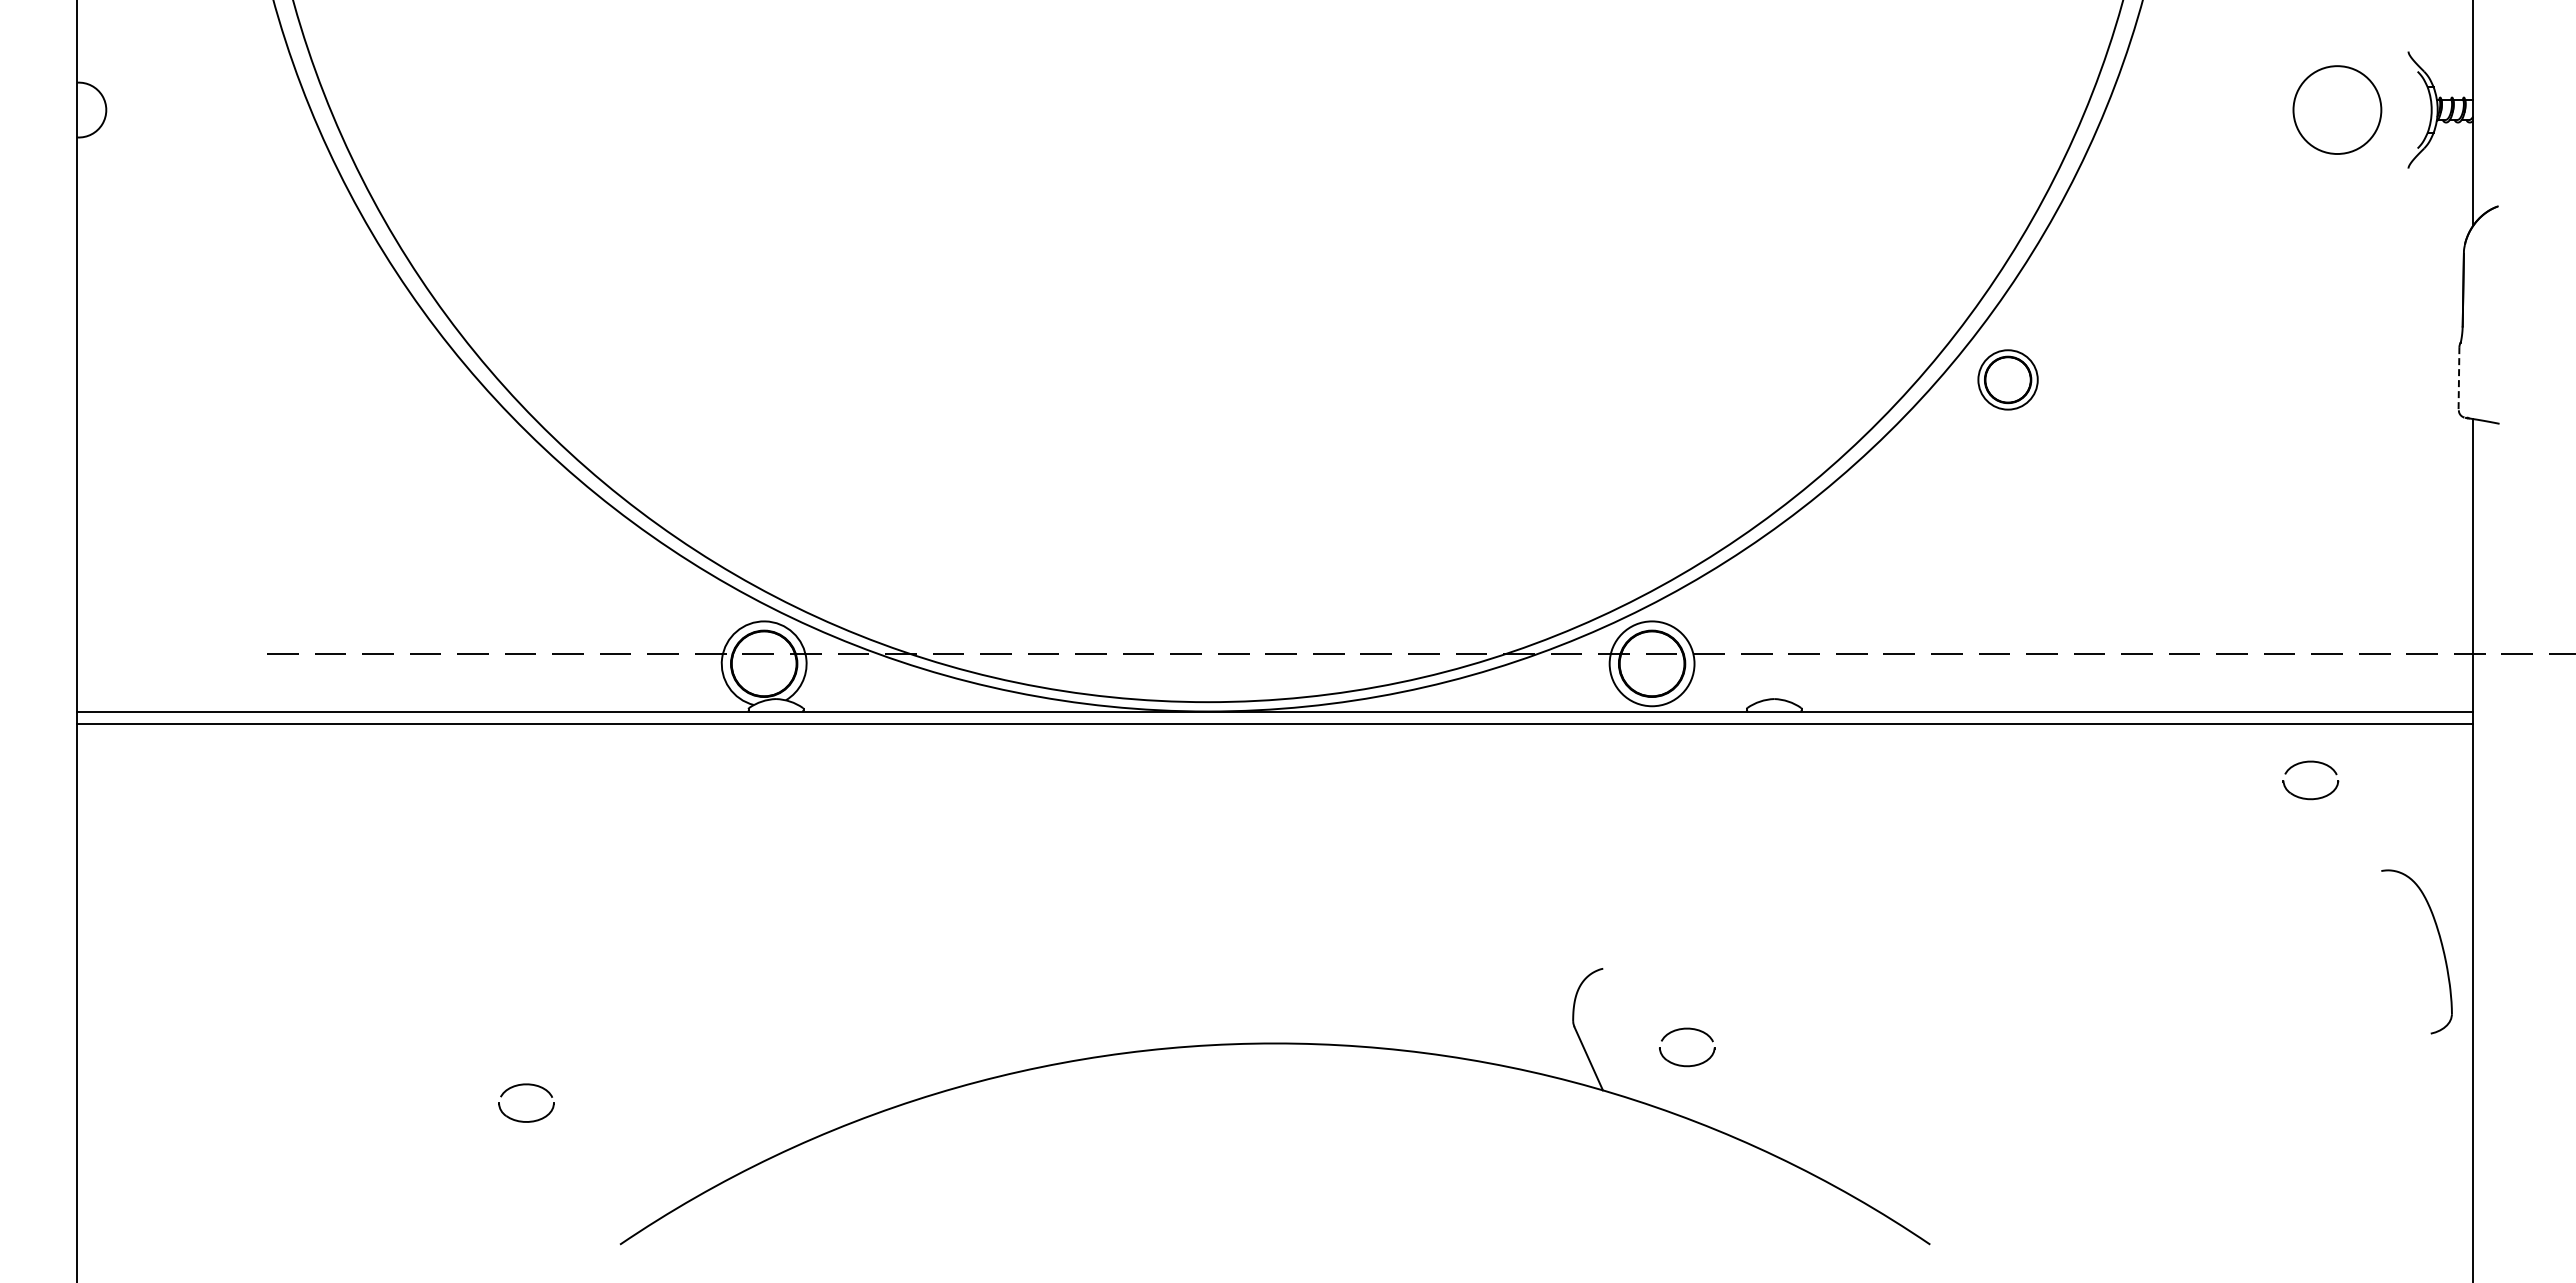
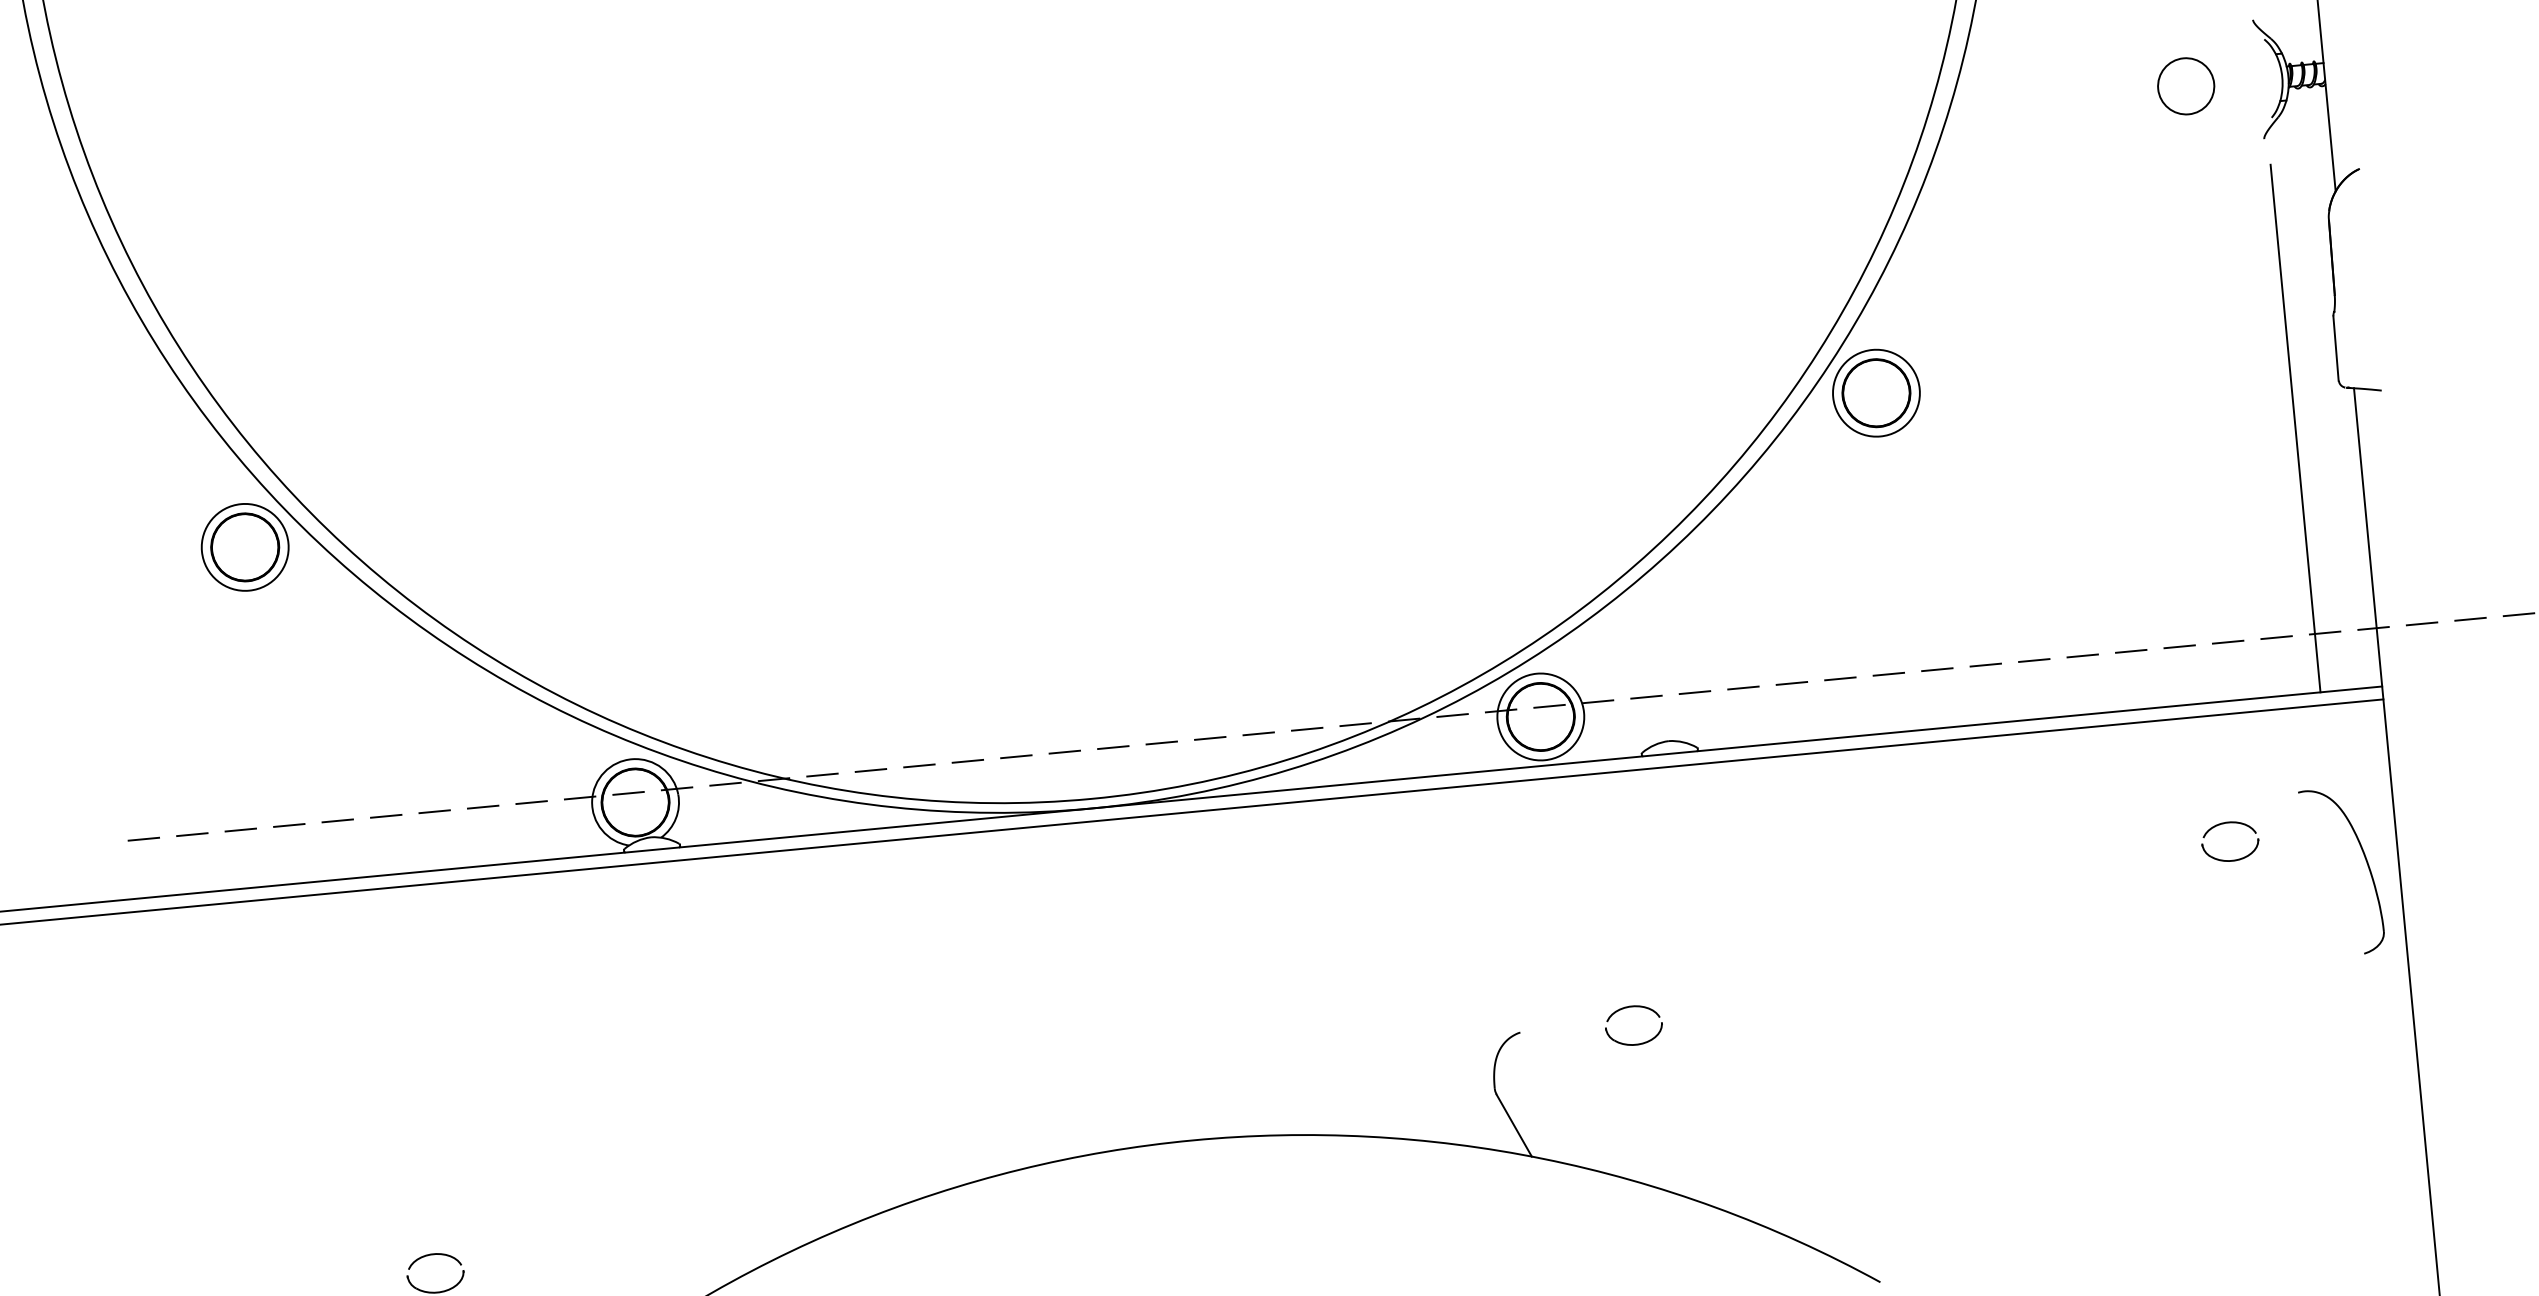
circle: (2336, 109) -> (2185, 85), size x0.62
line: (2458, 378) -> (2335, 348), dashed -> solid
part: (407, 379) -> (244, 547), added
part: (2007, 379) -> (1875, 392), size x1.43
line: (2412, 452) -> (2295, 428), added
part: (2305, 797) -> (2226, 859), moved
part: (2440, 943) -> (2365, 860), moved
part: (1687, 1029) -> (1632, 1007), moved

